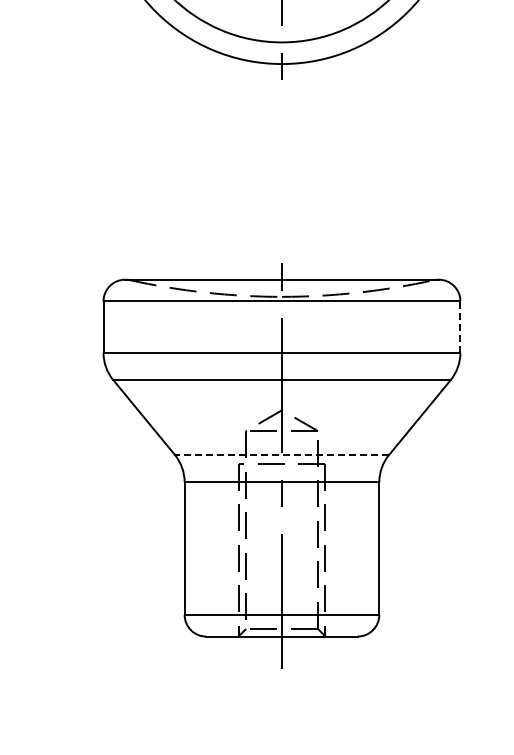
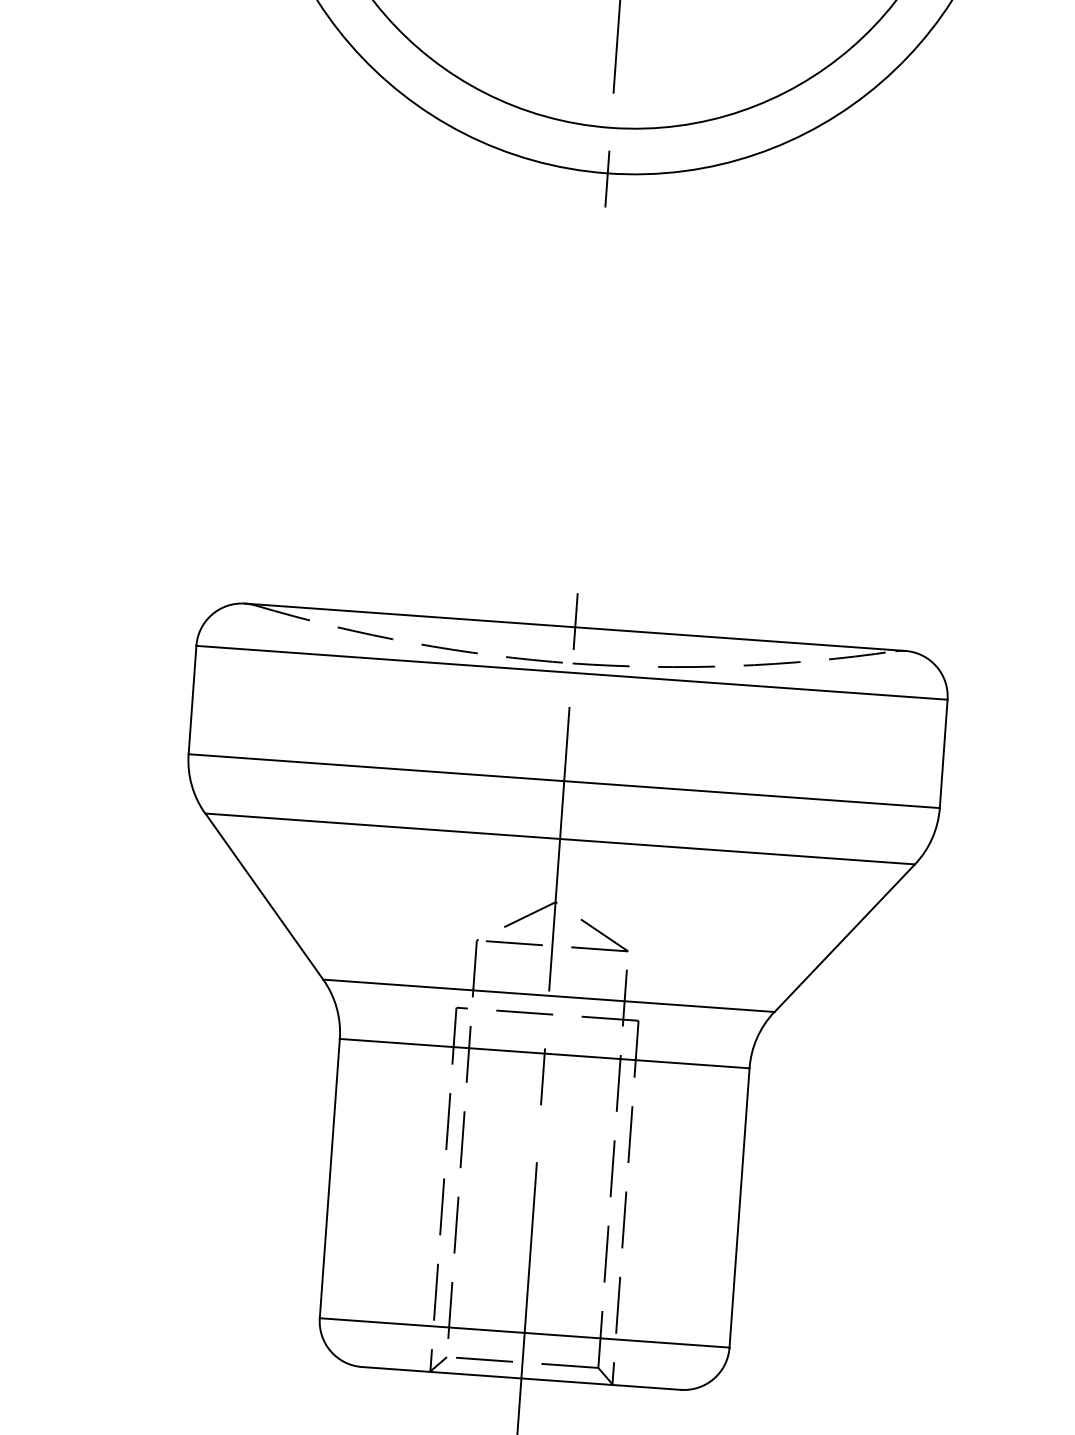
line: (460, 327) -> (943, 754), dashed -> solid
line: (281, 454) -> (547, 995), dashed -> solid

